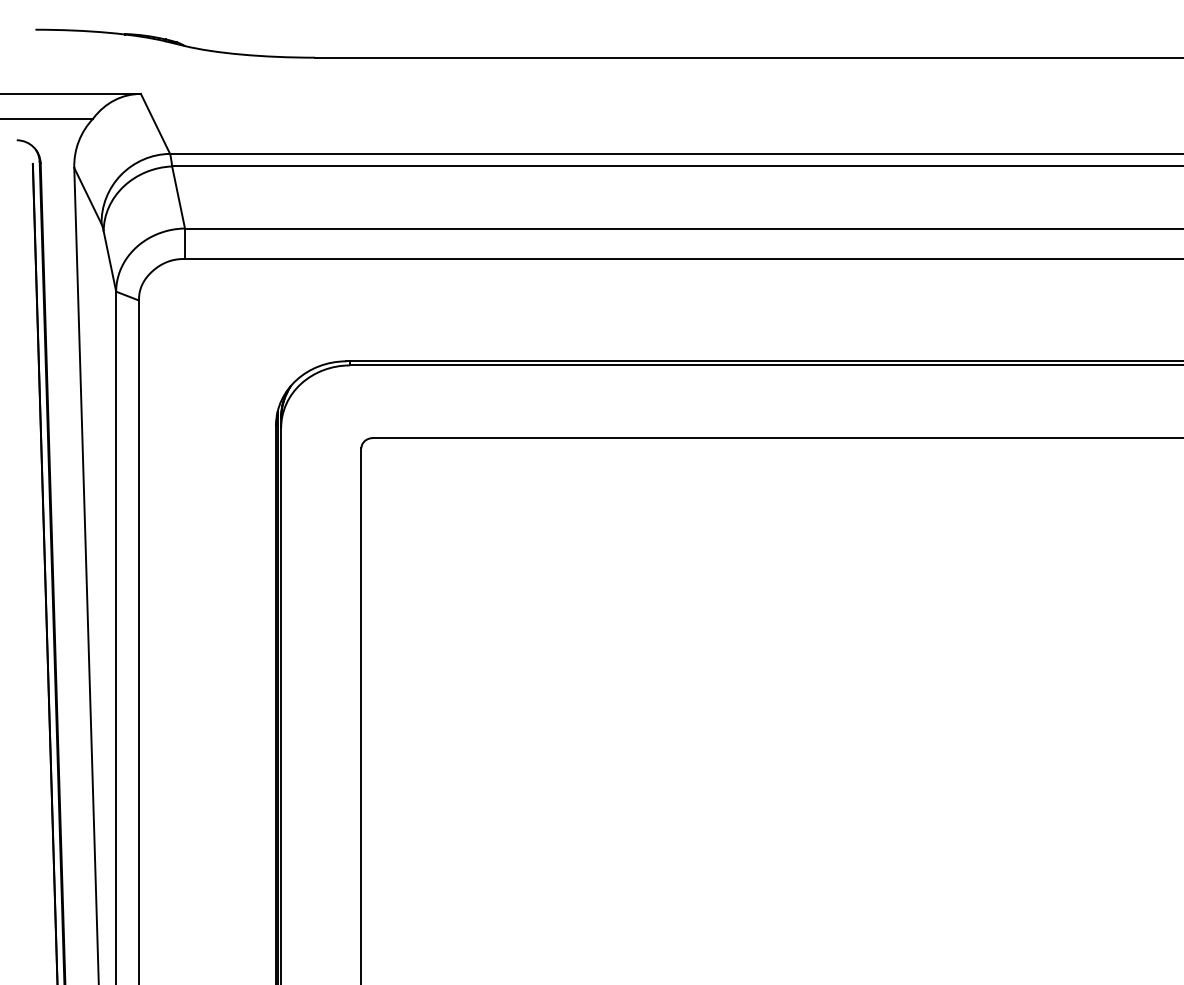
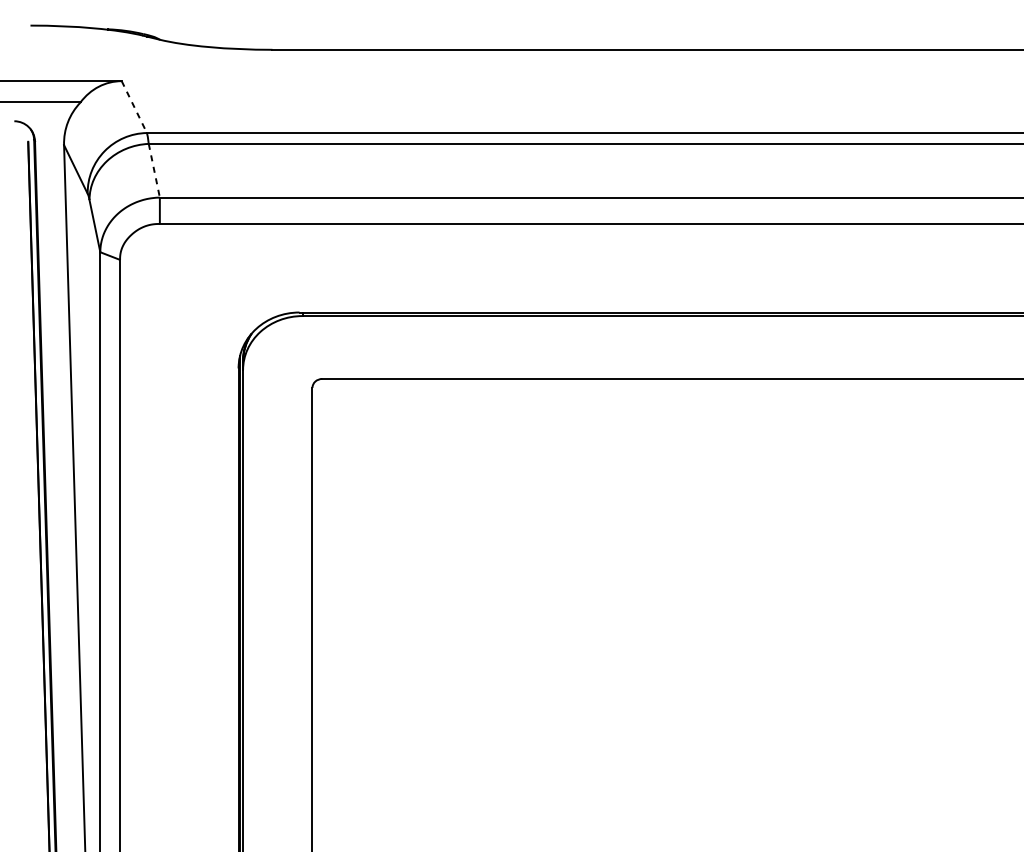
line: (155, 124) -> (134, 107), solid -> dashed
line: (178, 197) -> (154, 170), solid -> dashed

